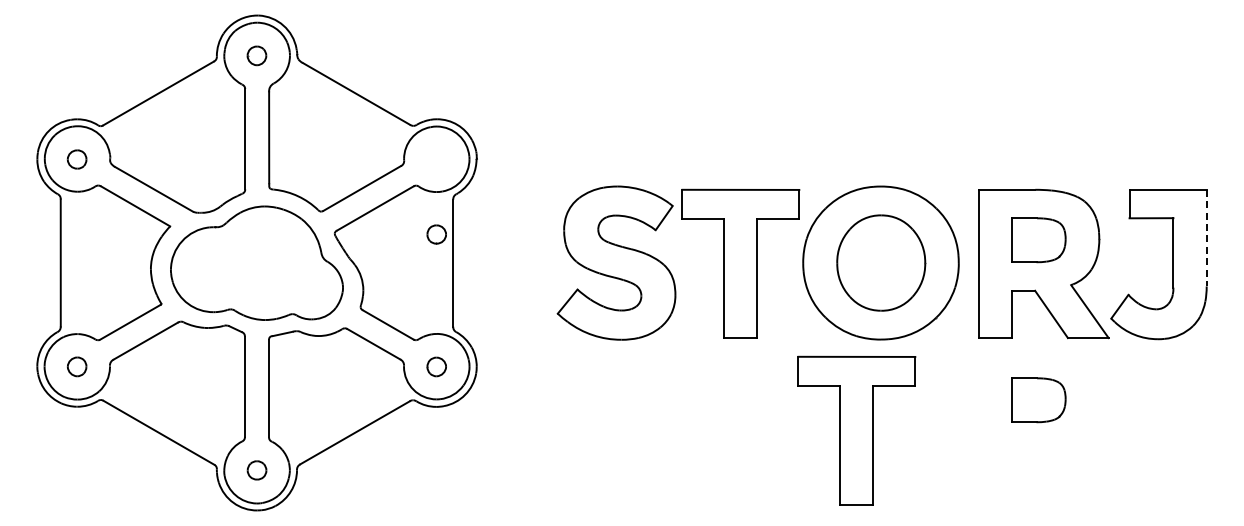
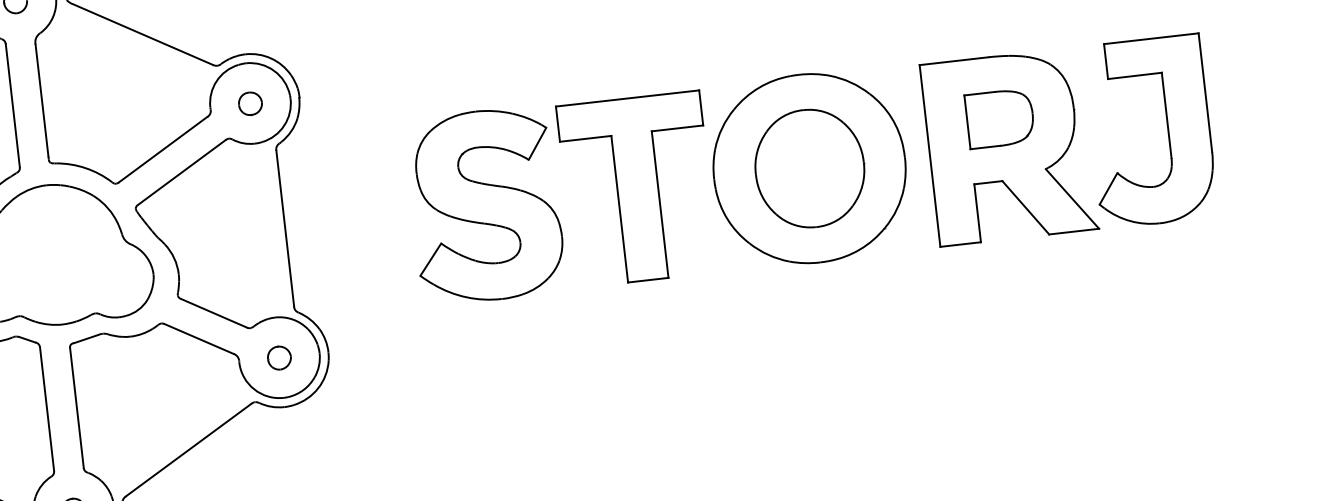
part: (436, 234) -> (250, 103), moved
line: (1206, 238) -> (1205, 93), dashed -> solid
part: (1038, 400) -> (1021, 315), removed
part: (856, 430) -> (802, 377), removed

